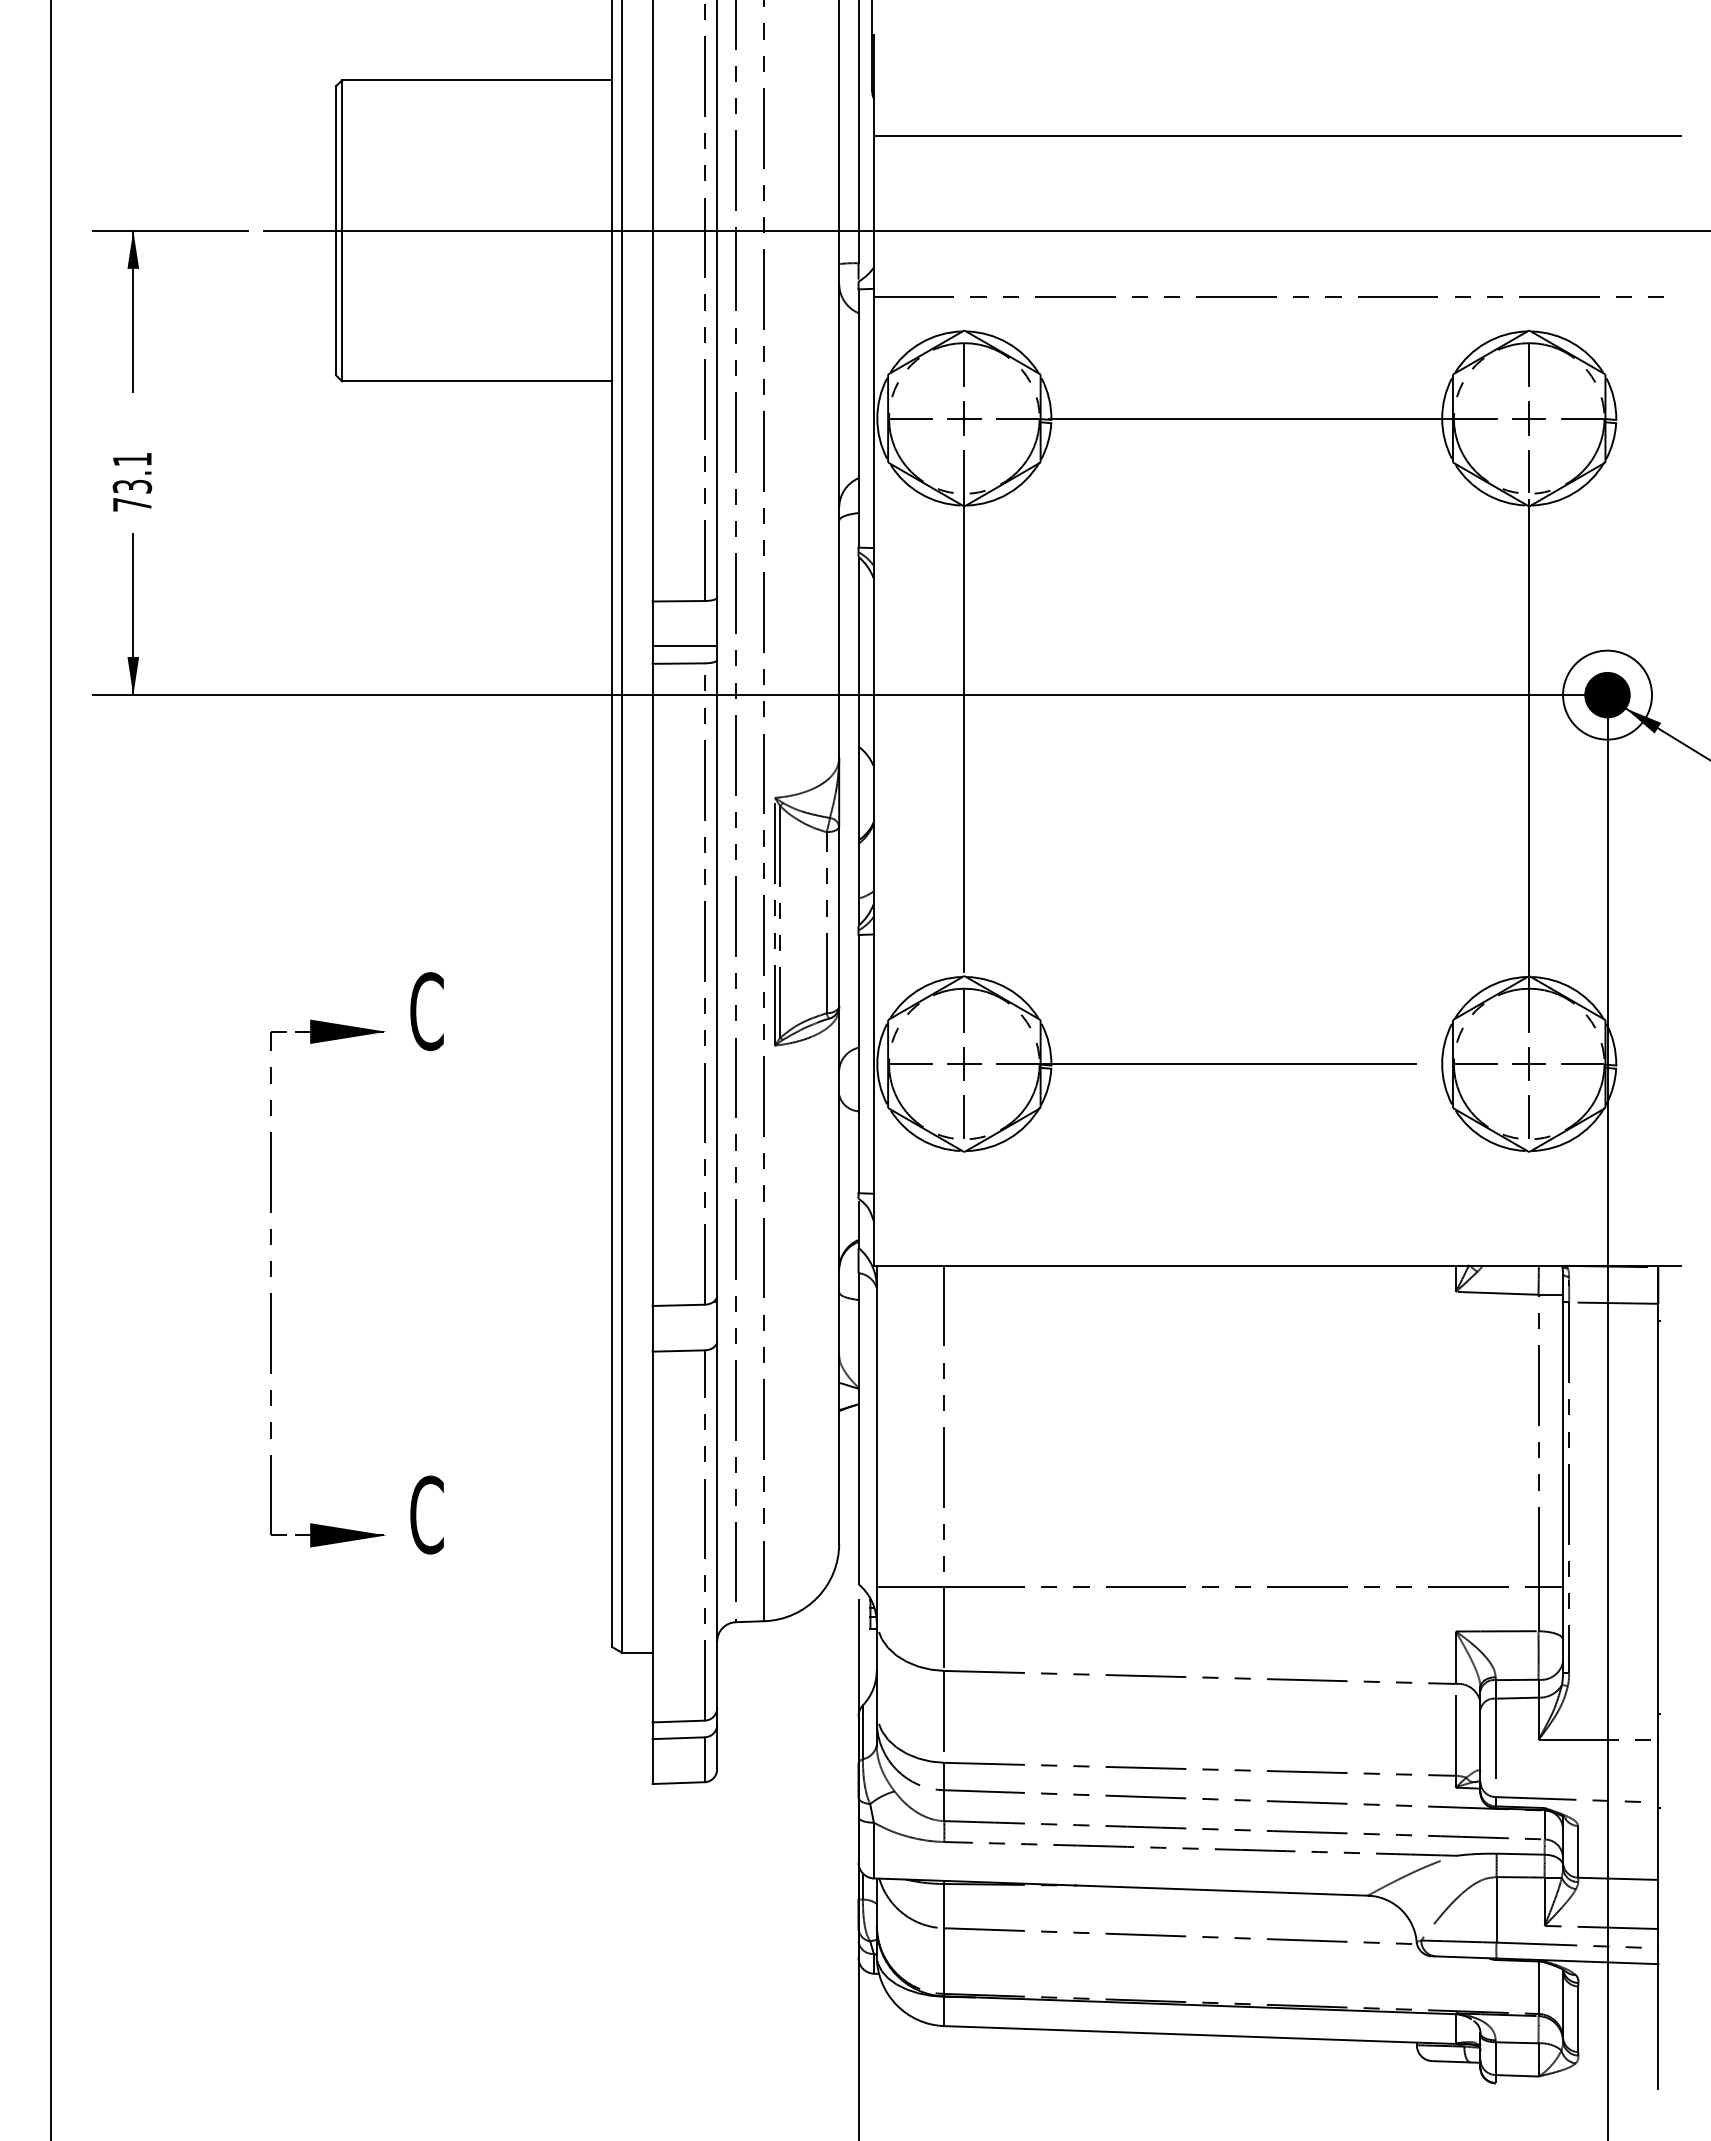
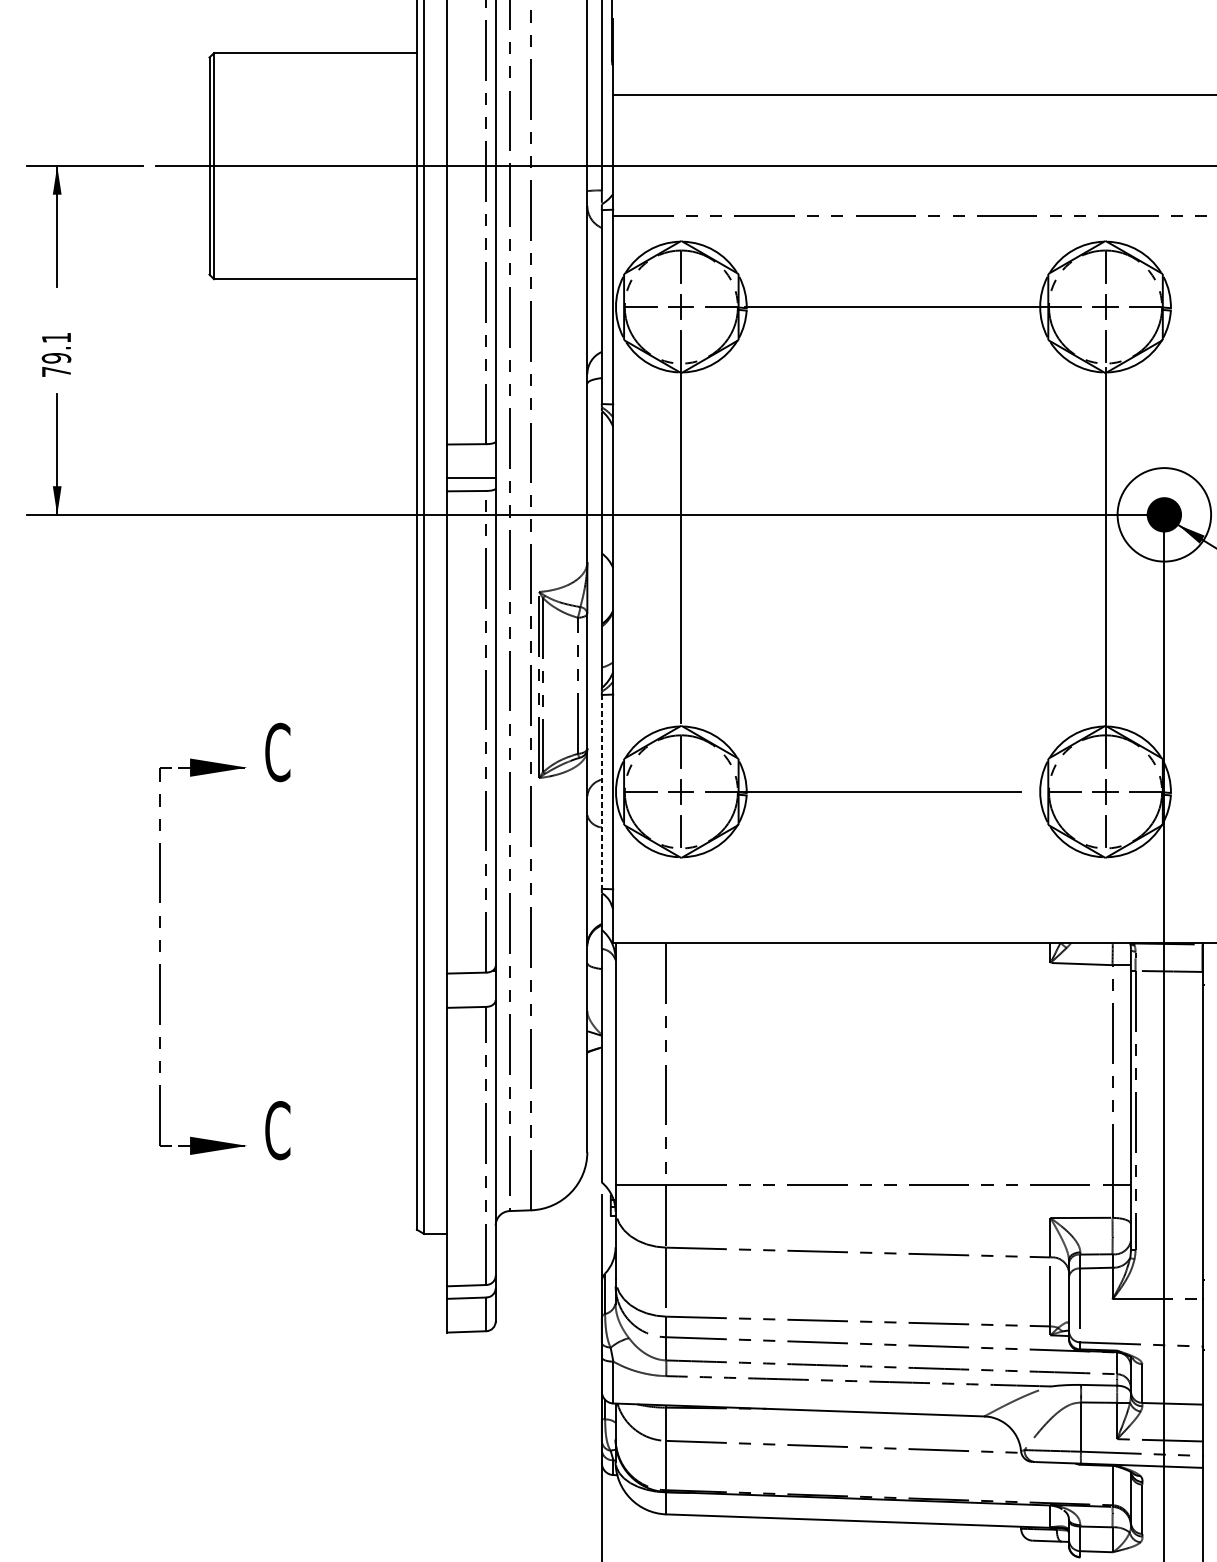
text: (131, 486) -> (55, 358), 73.1 -> 79.1
circle: (1607, 694) -> (1164, 514), size x1.4
line: (858, 1064) -> (601, 792), solid -> dashed

